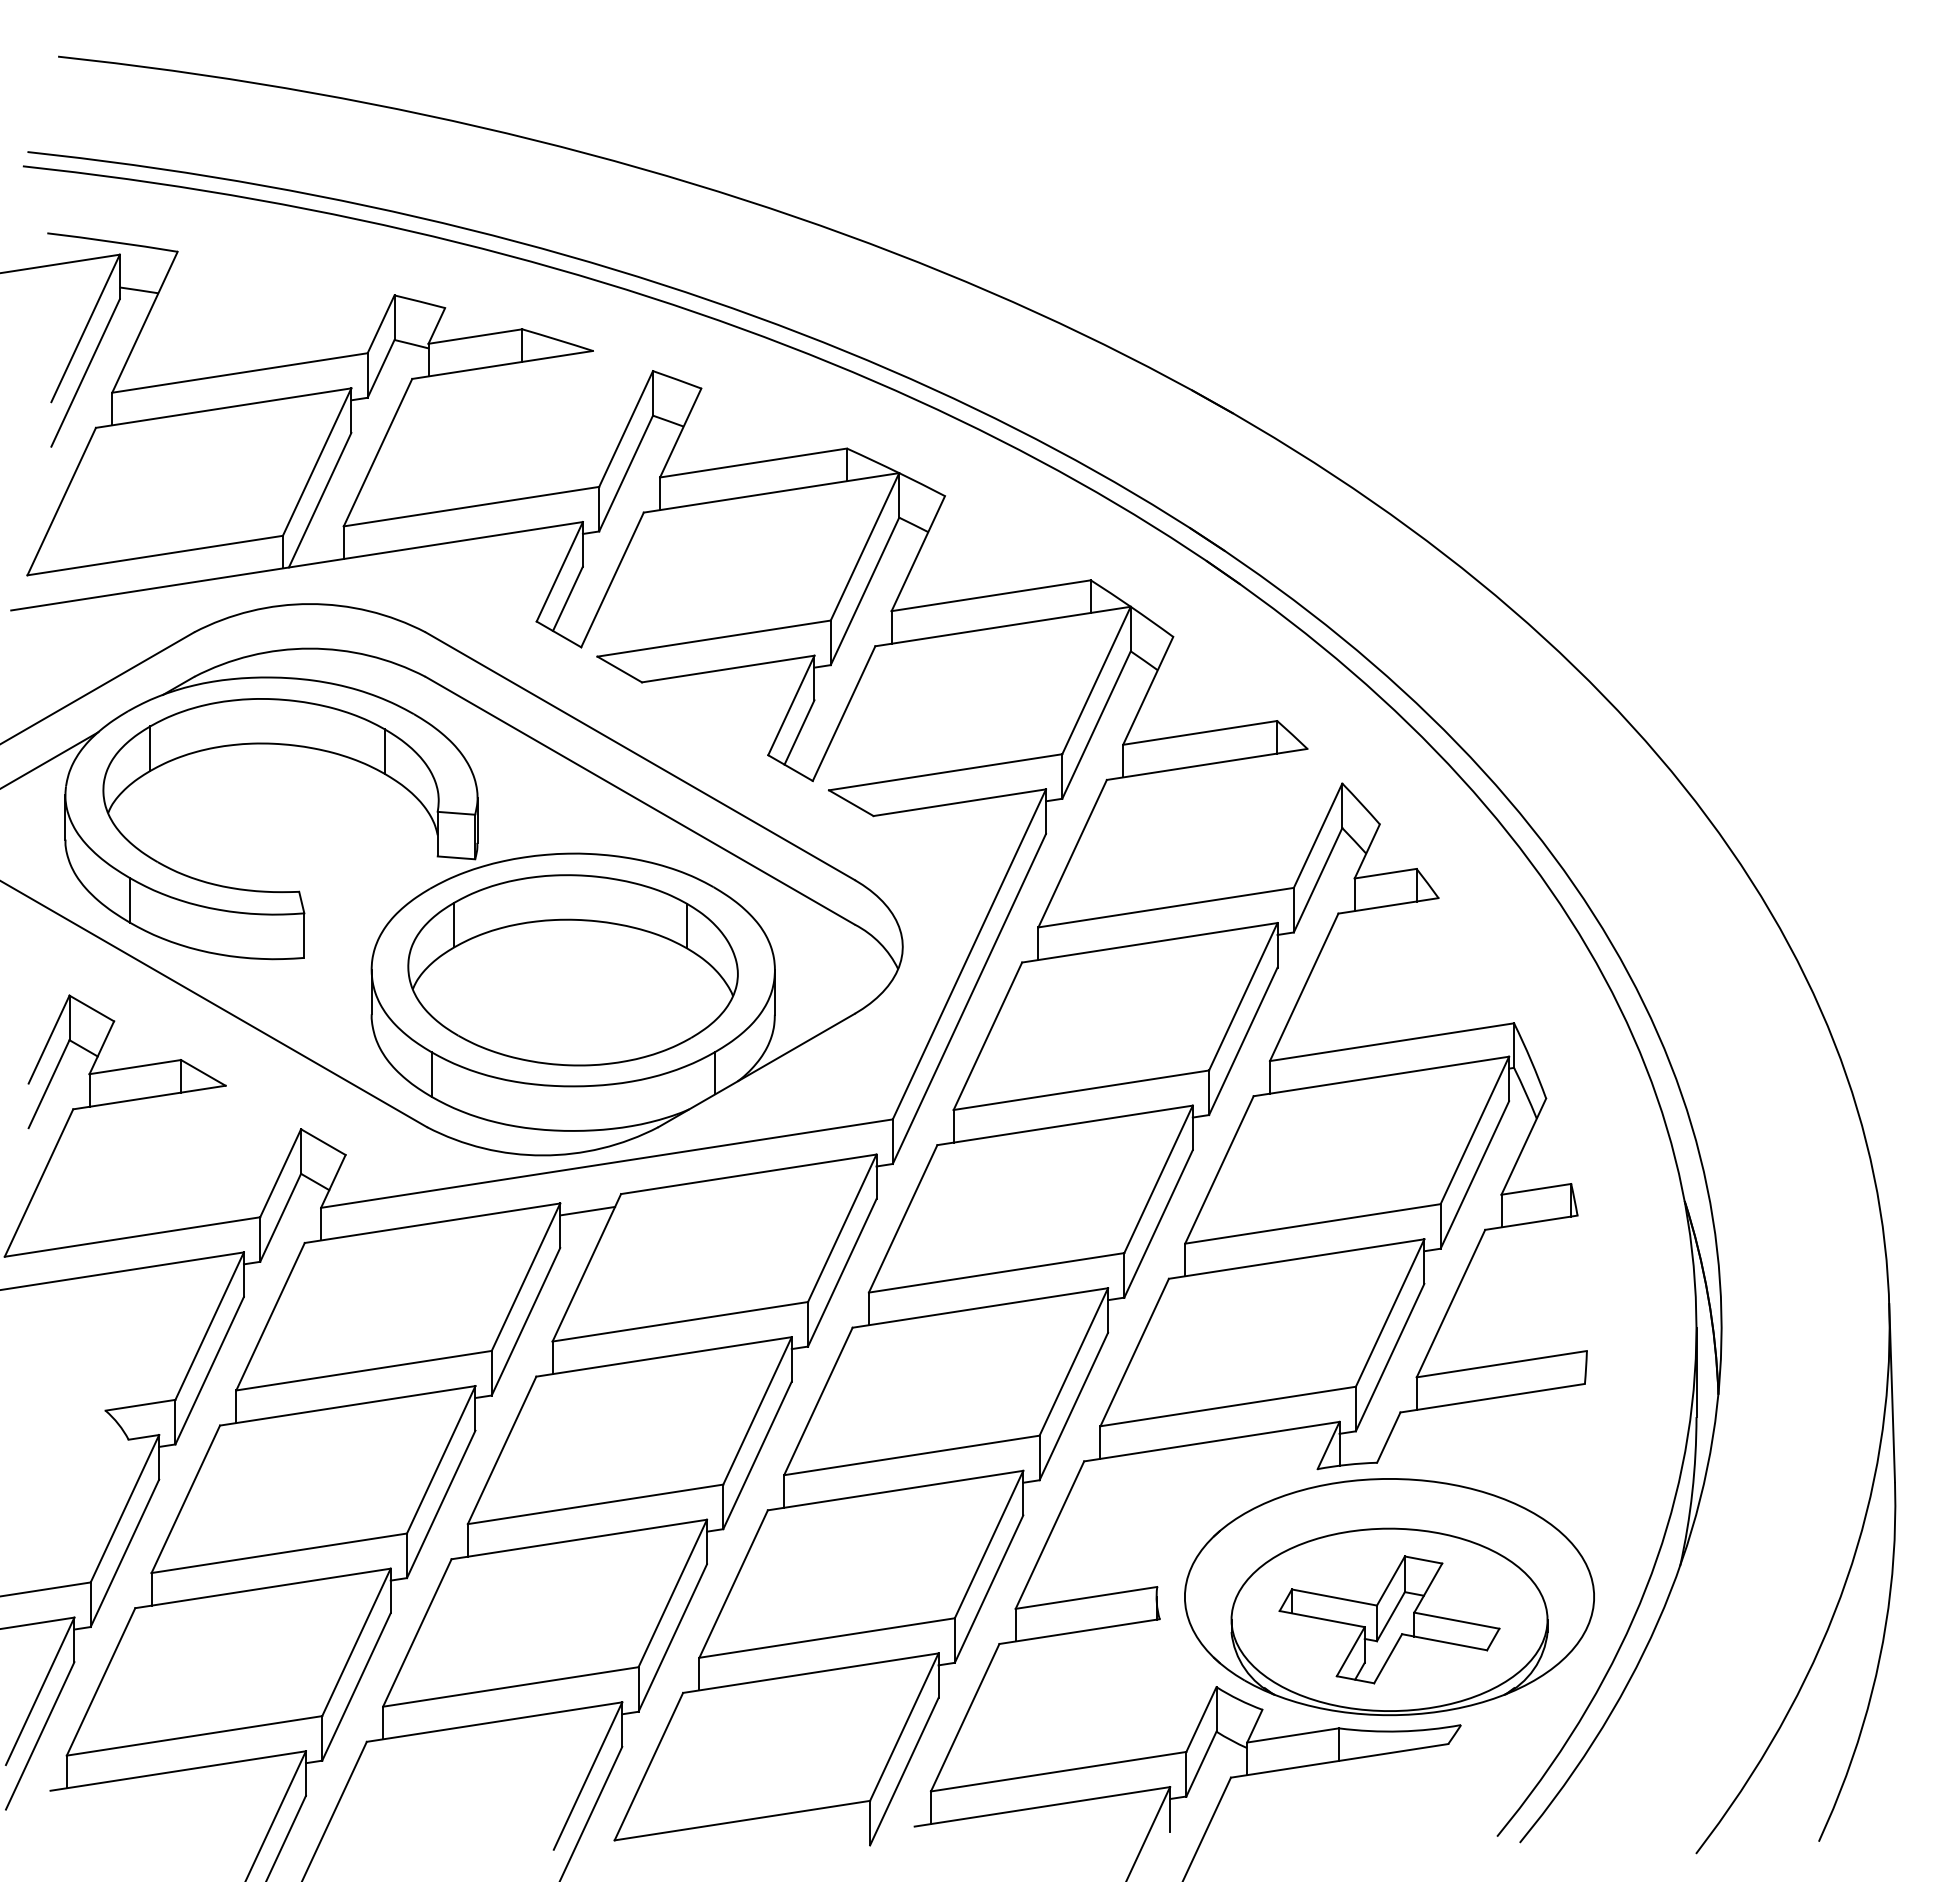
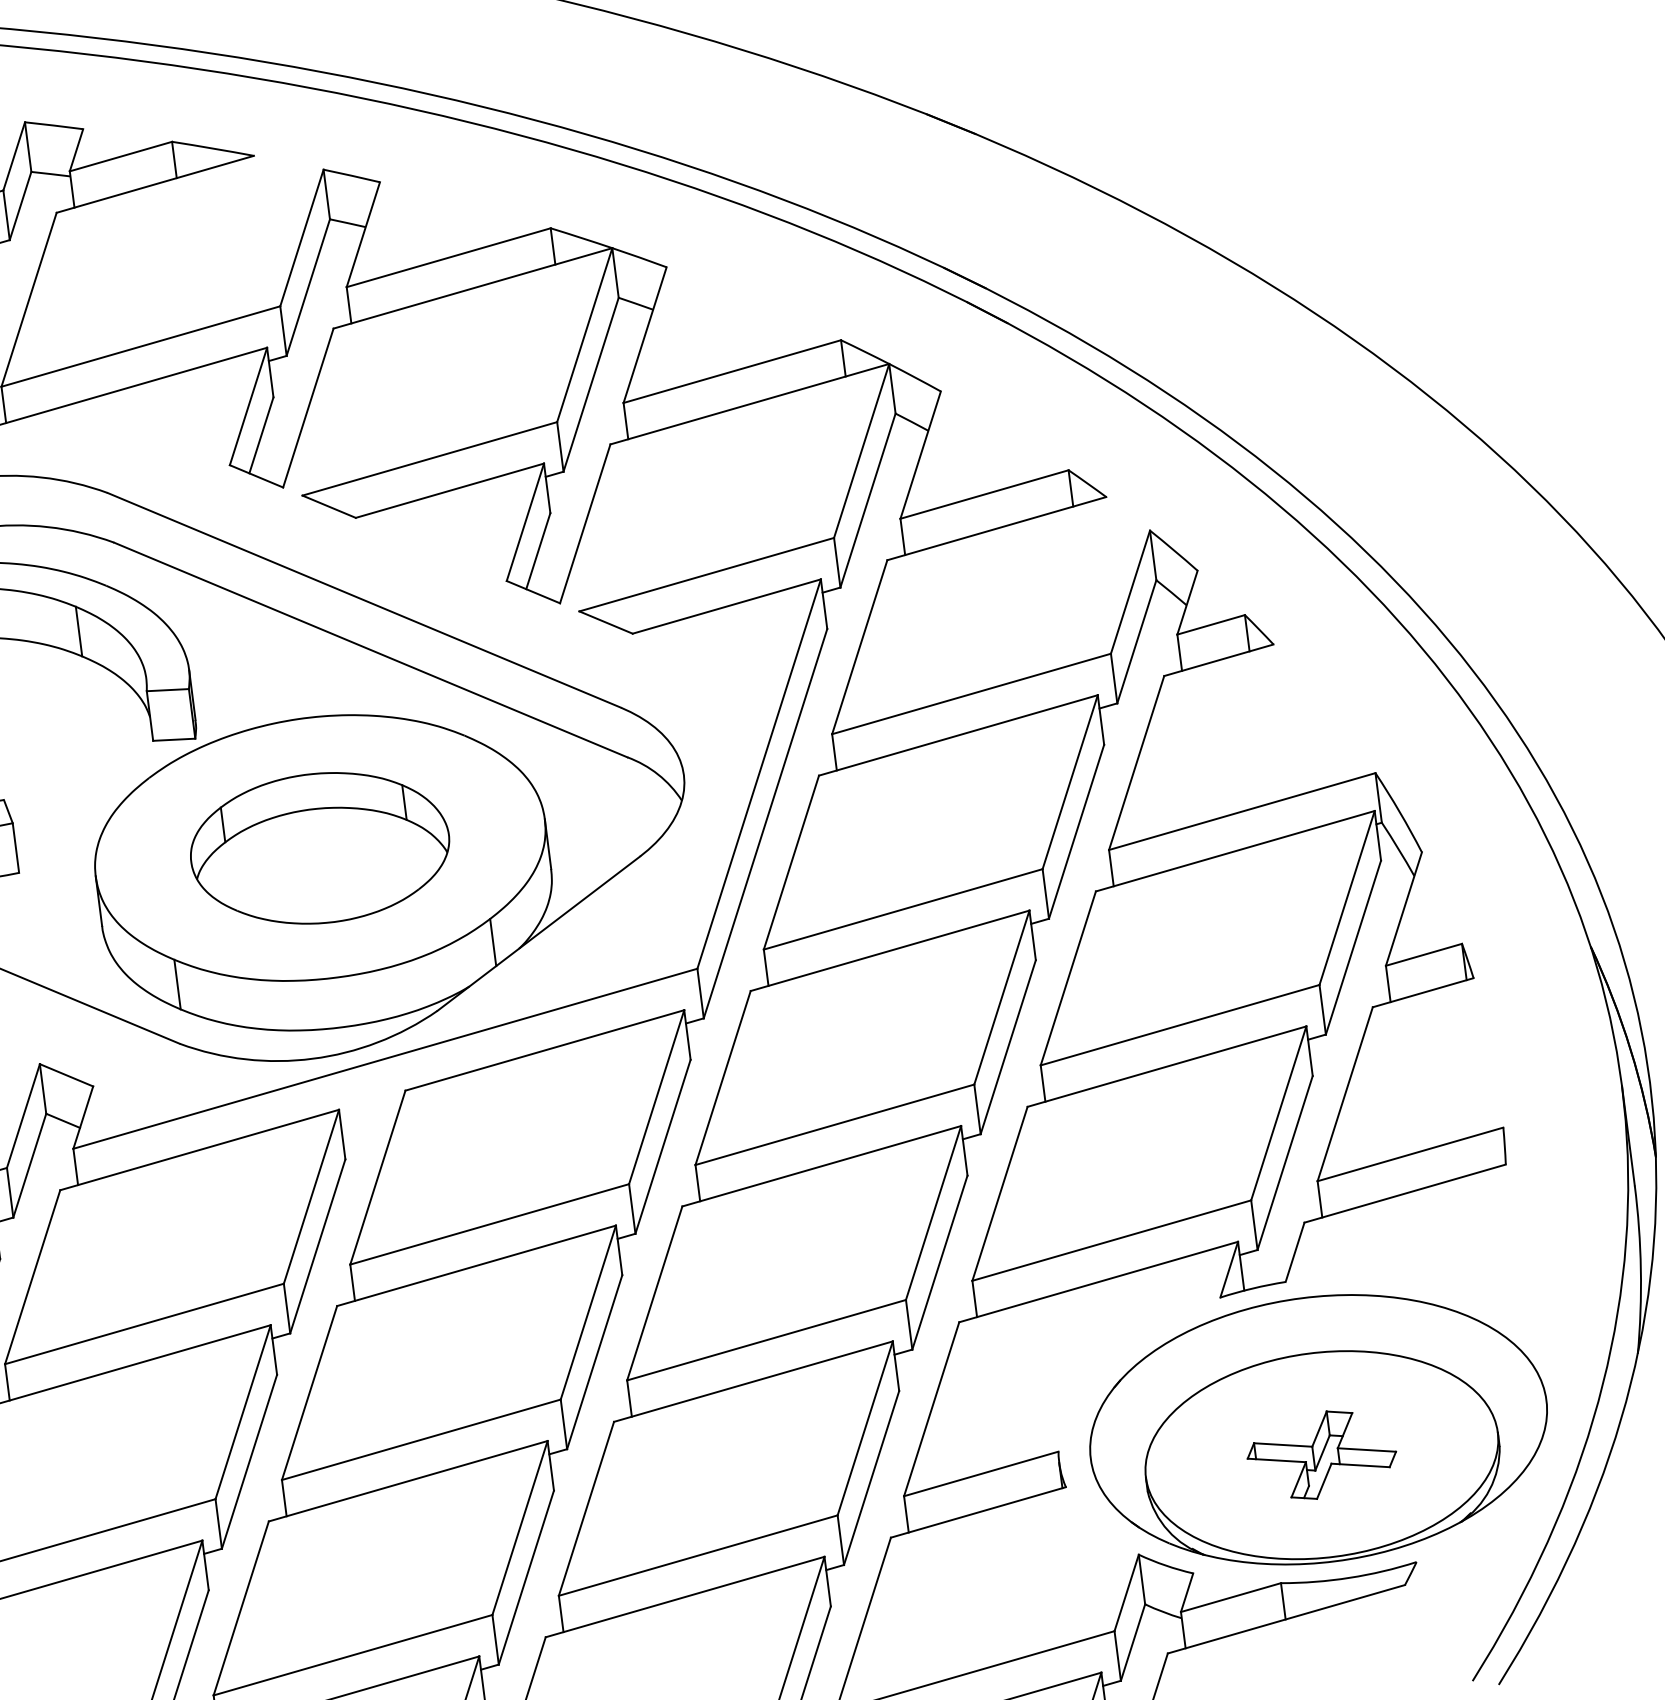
part: (572, 970) -> (319, 848), size x0.7
line: (587, 1210) -> (370, 1113), removed
part: (1389, 1619) -> (1321, 1454), size x0.6

